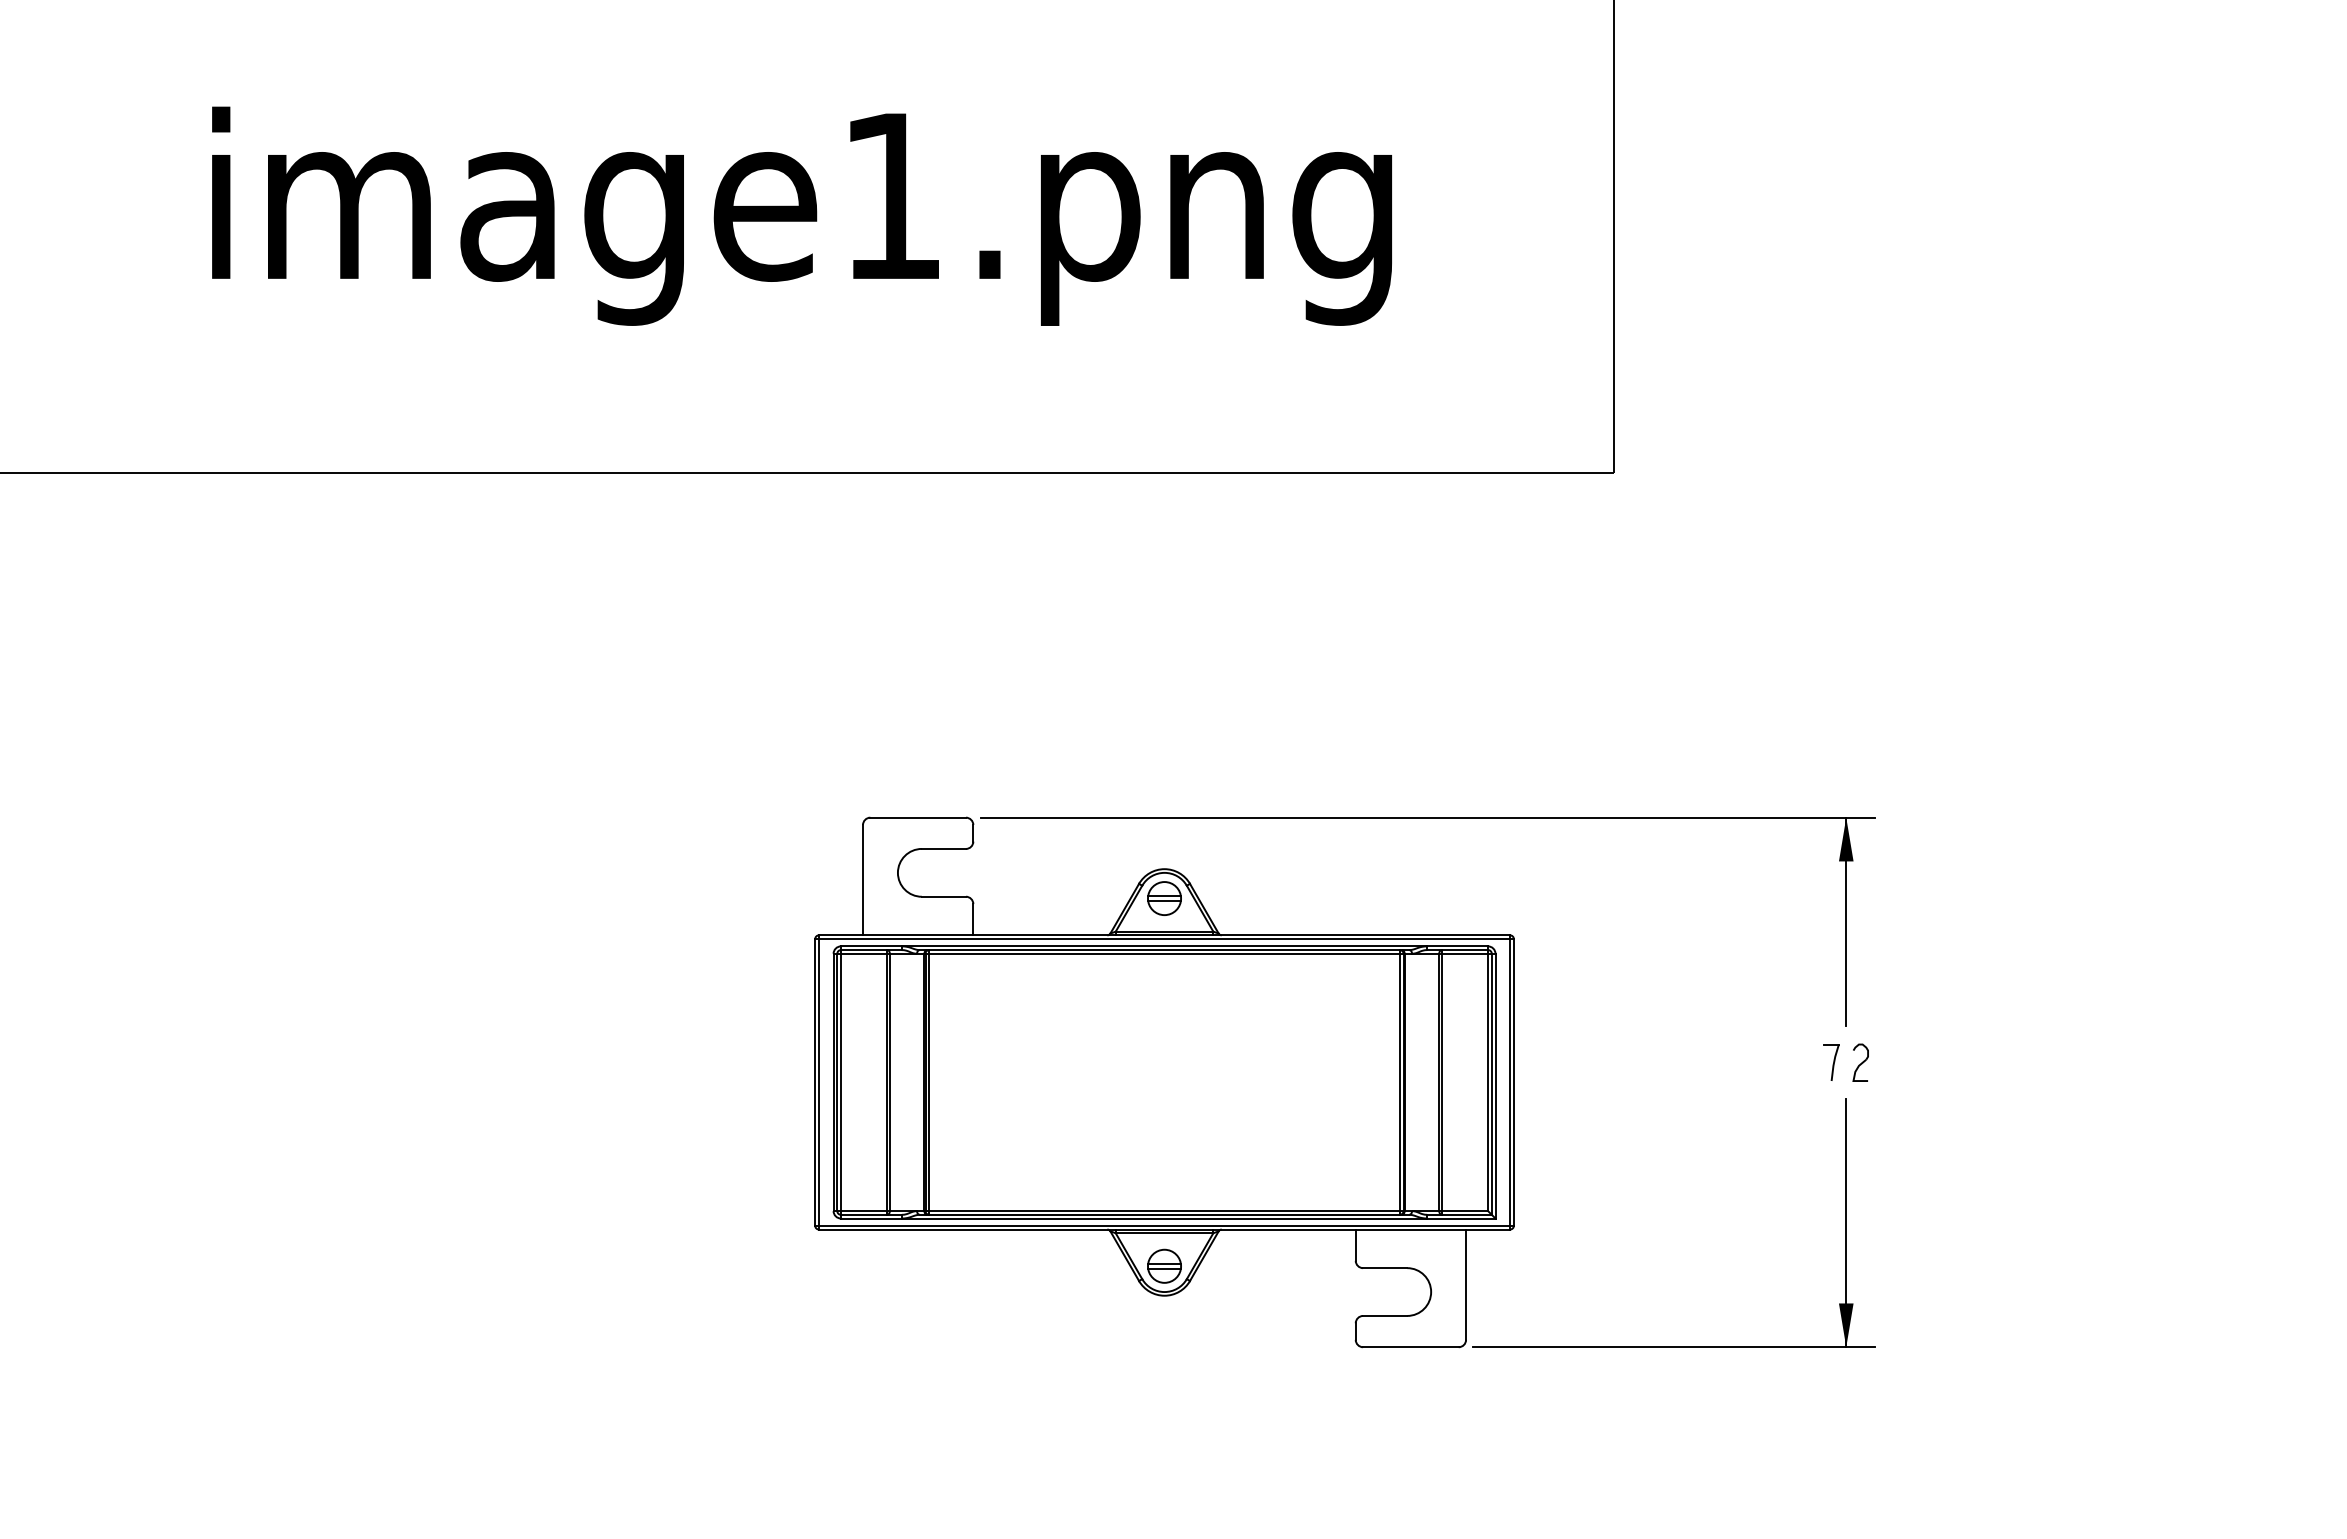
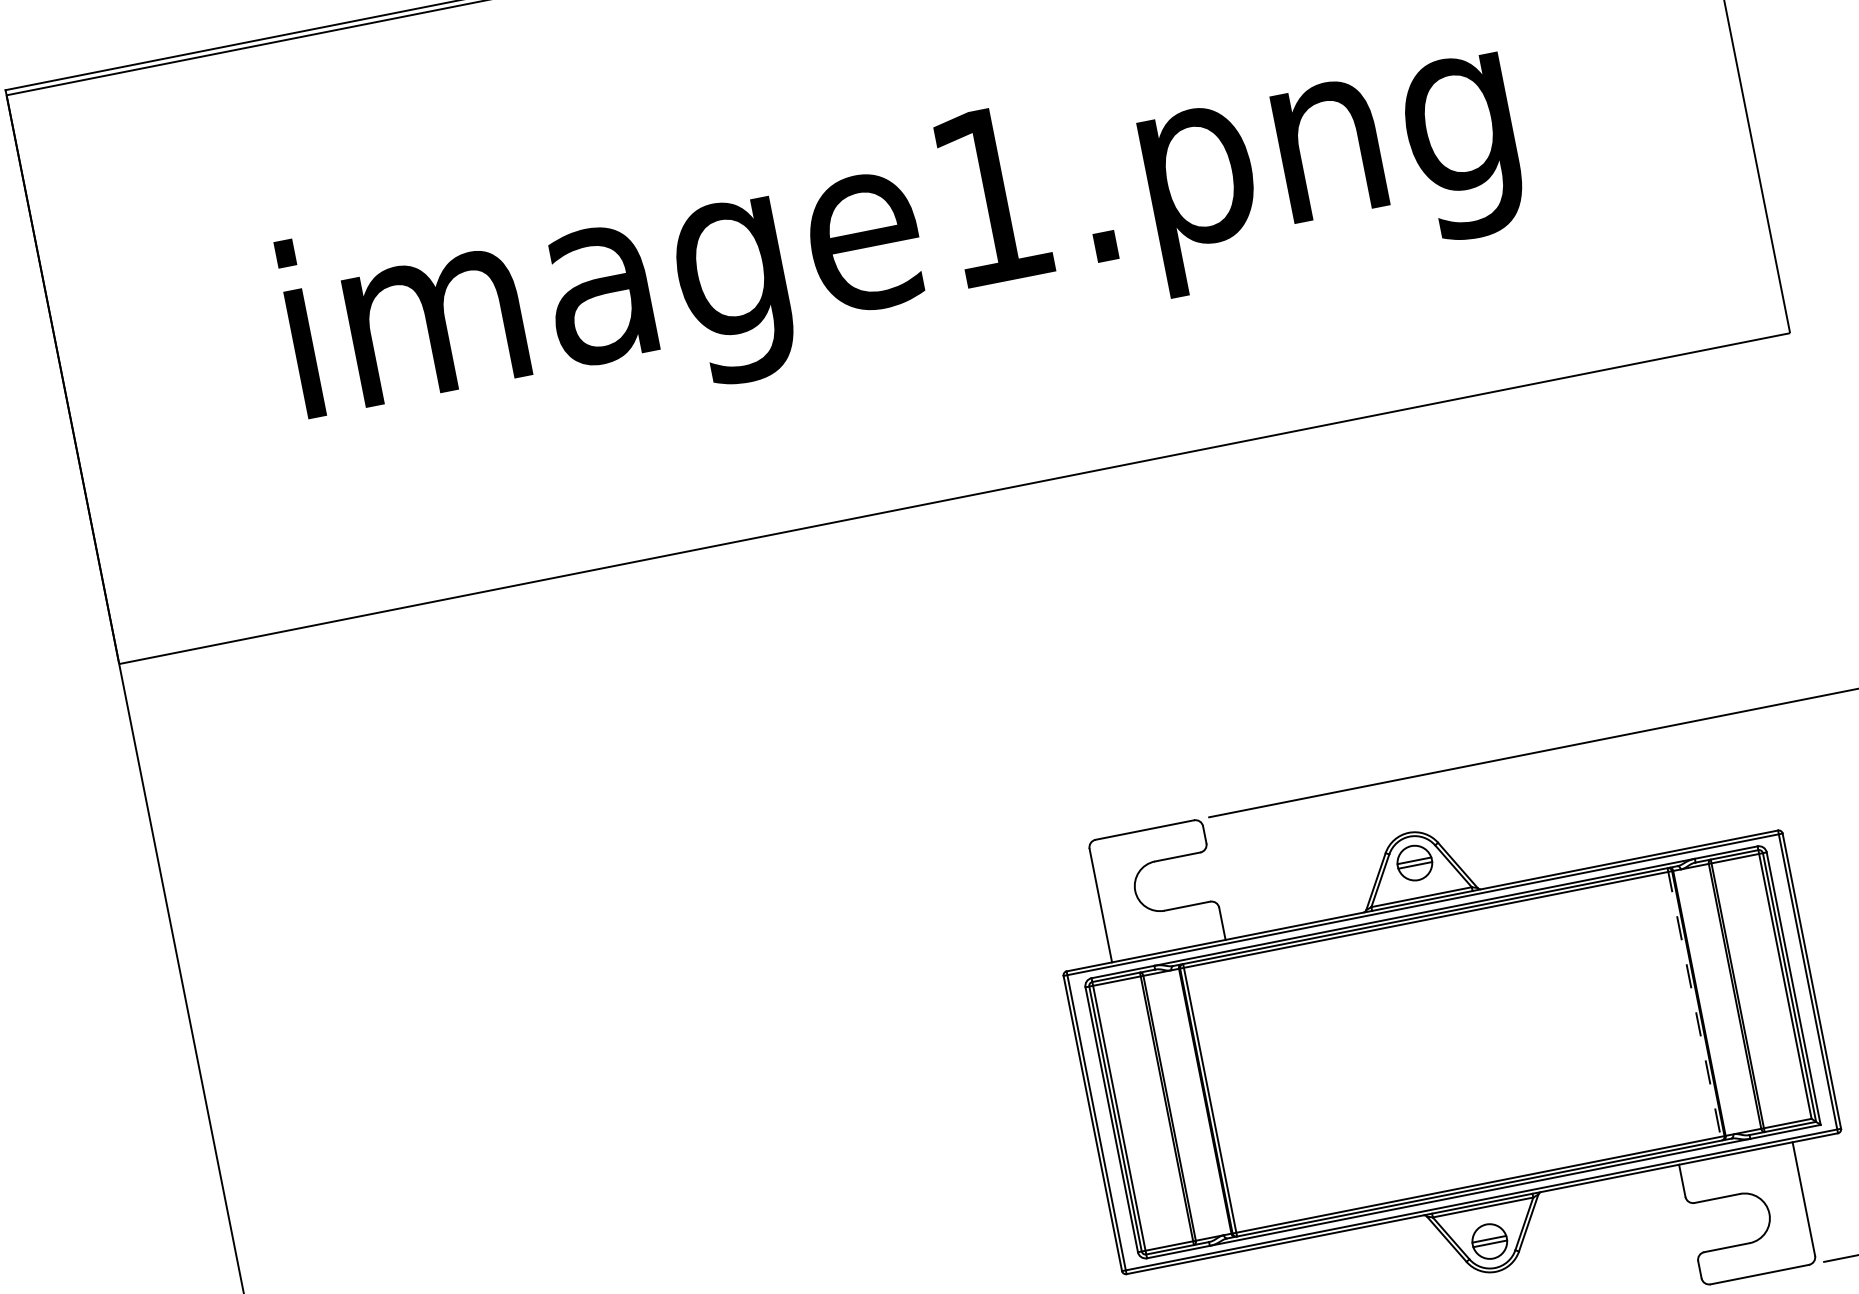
line: (1399, 1082) -> (1694, 1004), solid -> dashed

